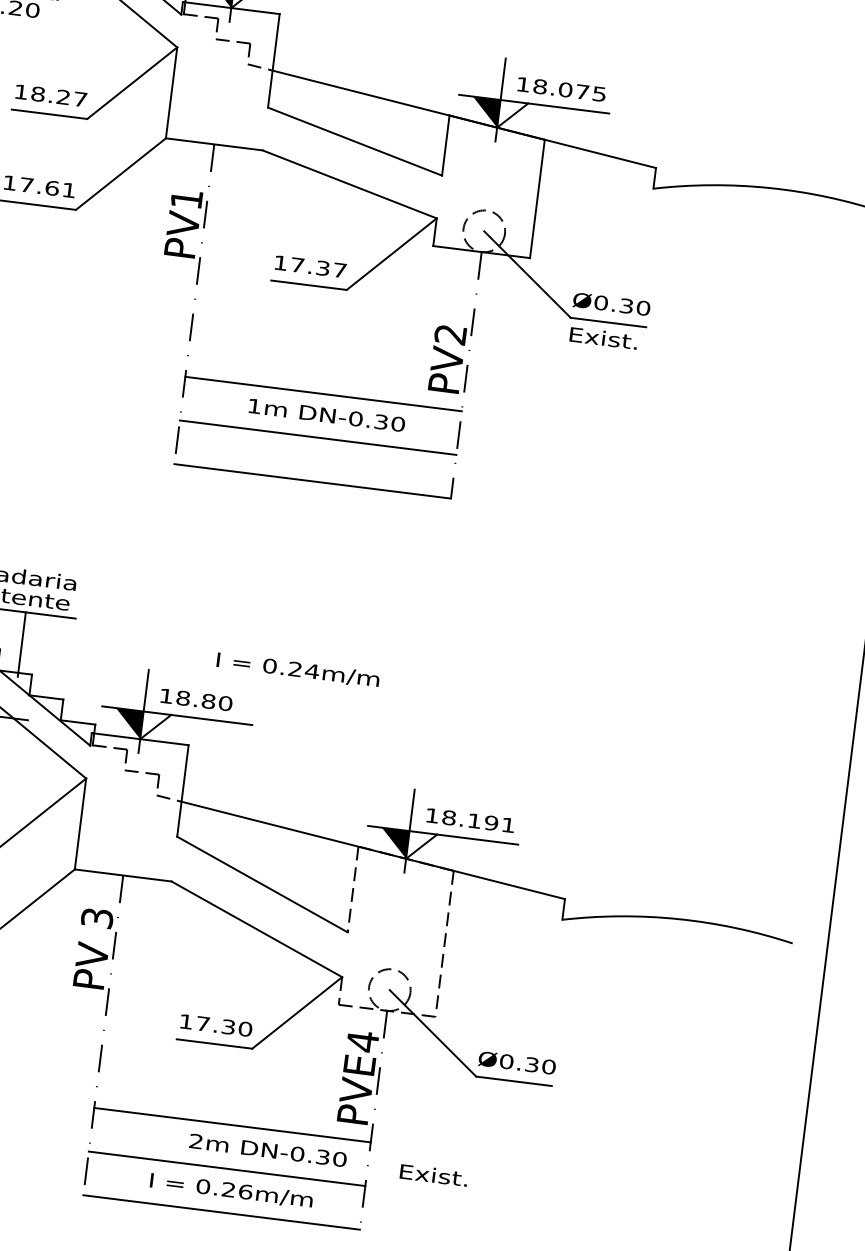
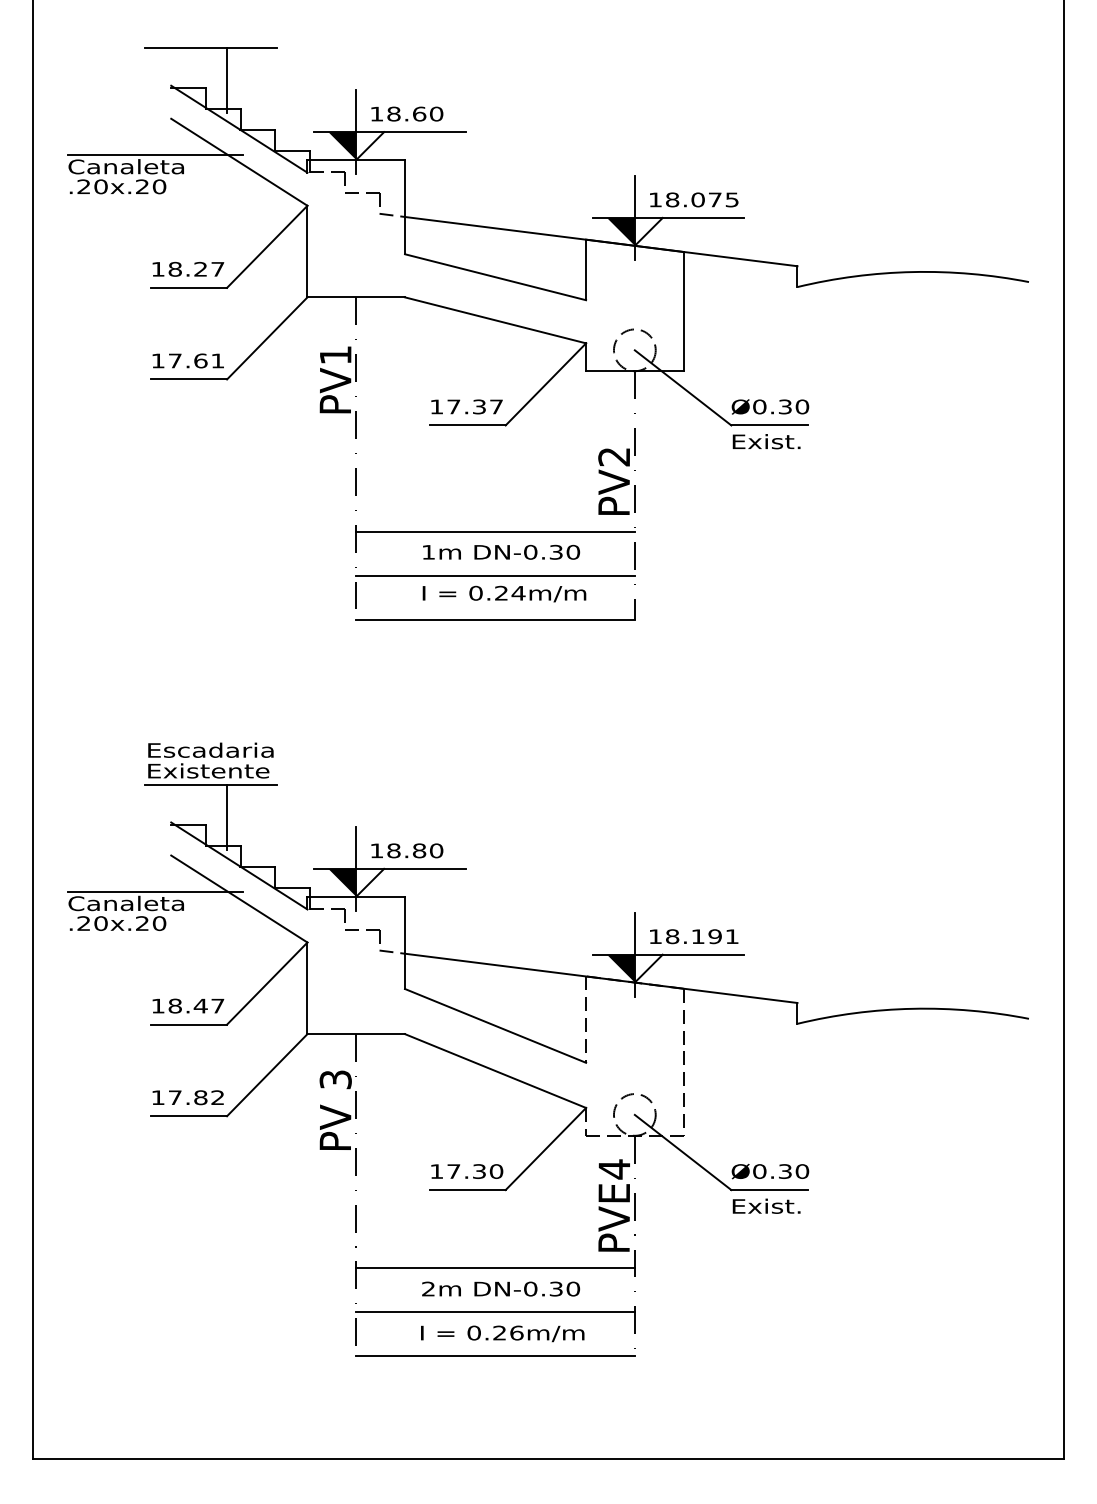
text: (298, 669) -> (504, 593), moved
text: (268, 1149) -> (501, 1288), moved
text: (433, 1174) -> (766, 1205), moved

